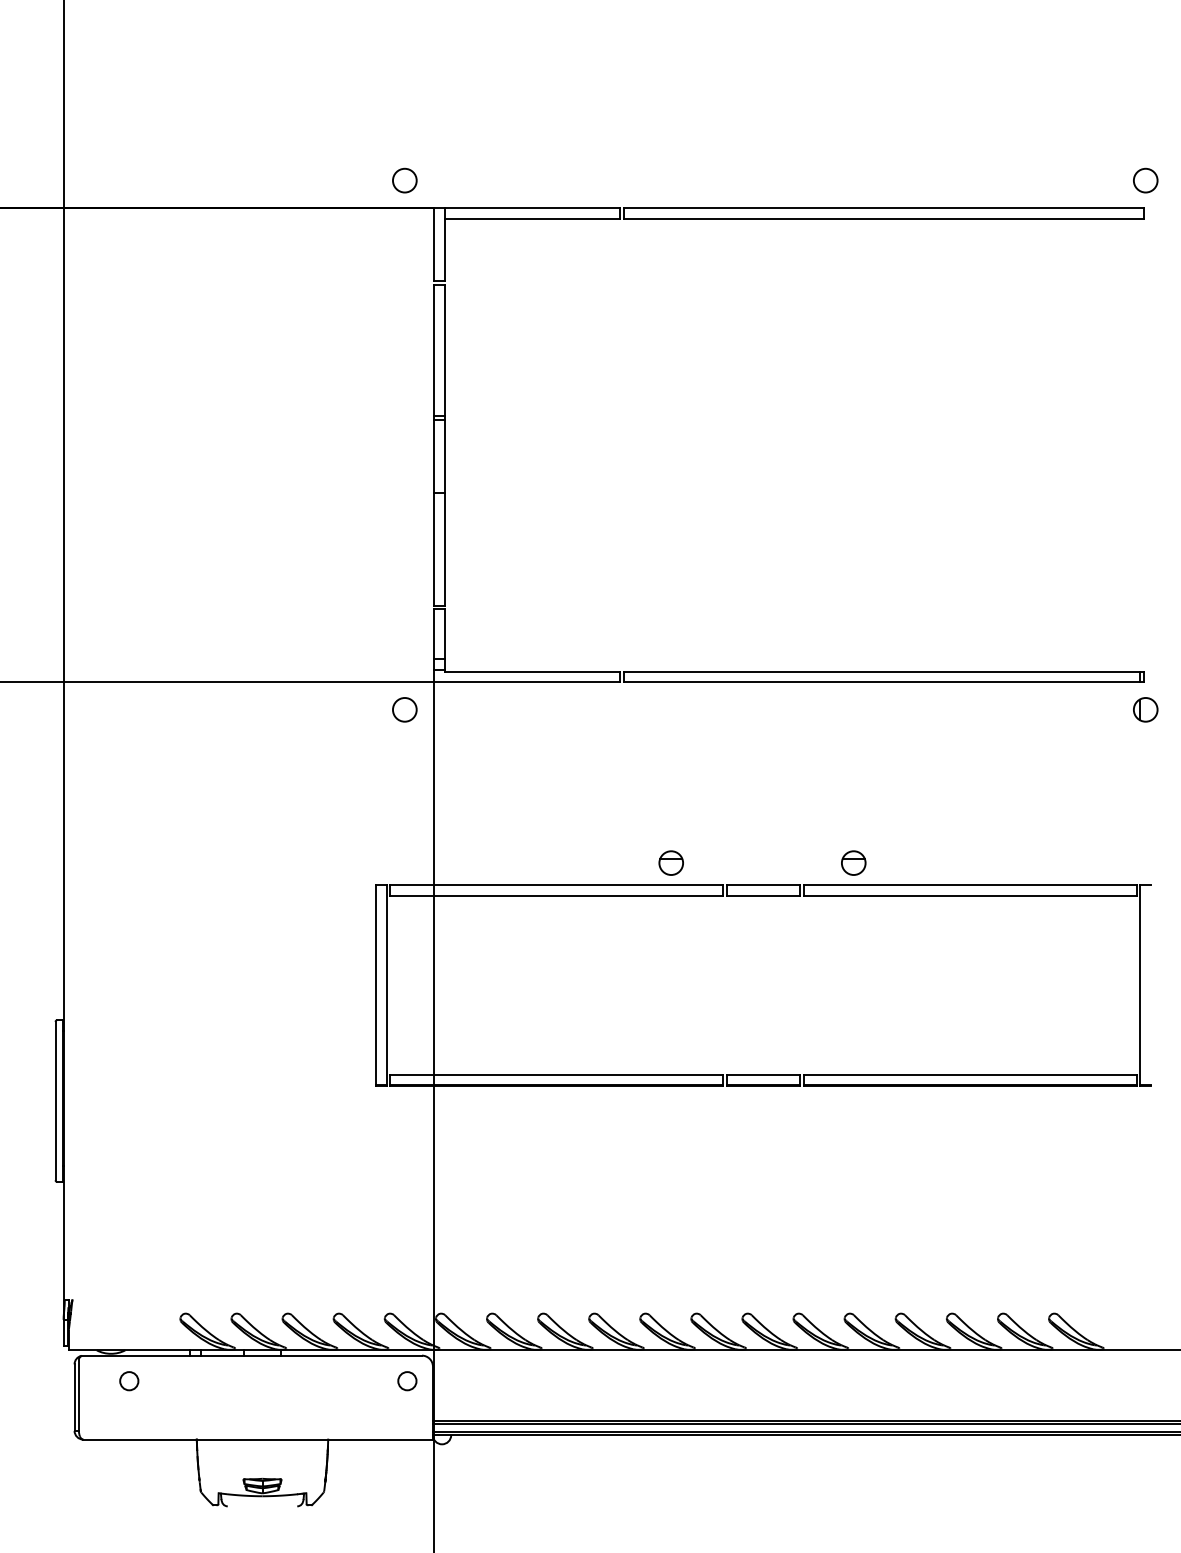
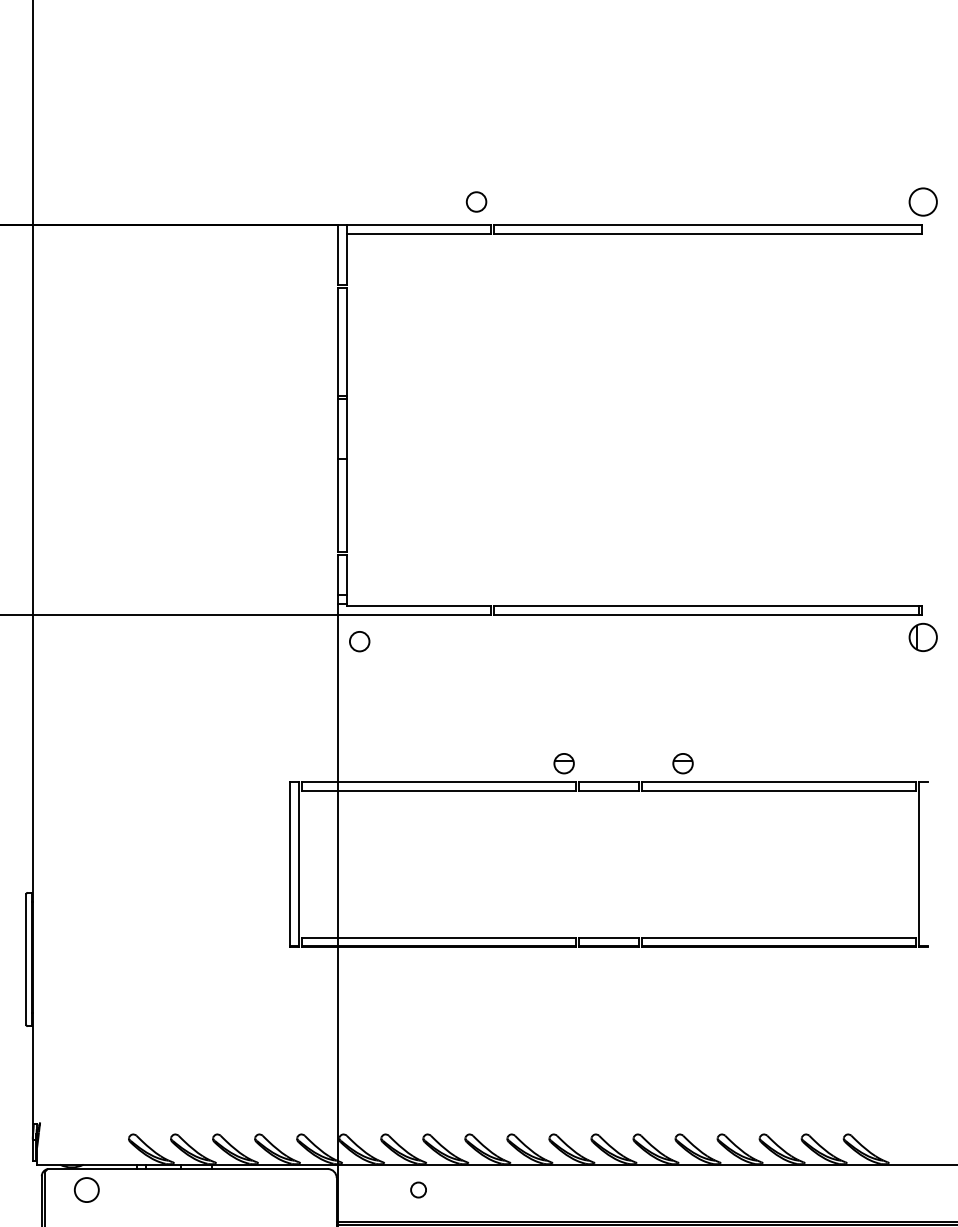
circle: (404, 180) -> (476, 201), moved
circle: (1145, 180) -> (923, 201), size x1.4
circle: (404, 709) -> (359, 641), moved
part: (1145, 709) -> (923, 637), size x1.4
part: (670, 862) -> (563, 763), moved
circle: (129, 1381) -> (87, 1190), size x1.6
circle: (407, 1381) -> (418, 1190), moved

